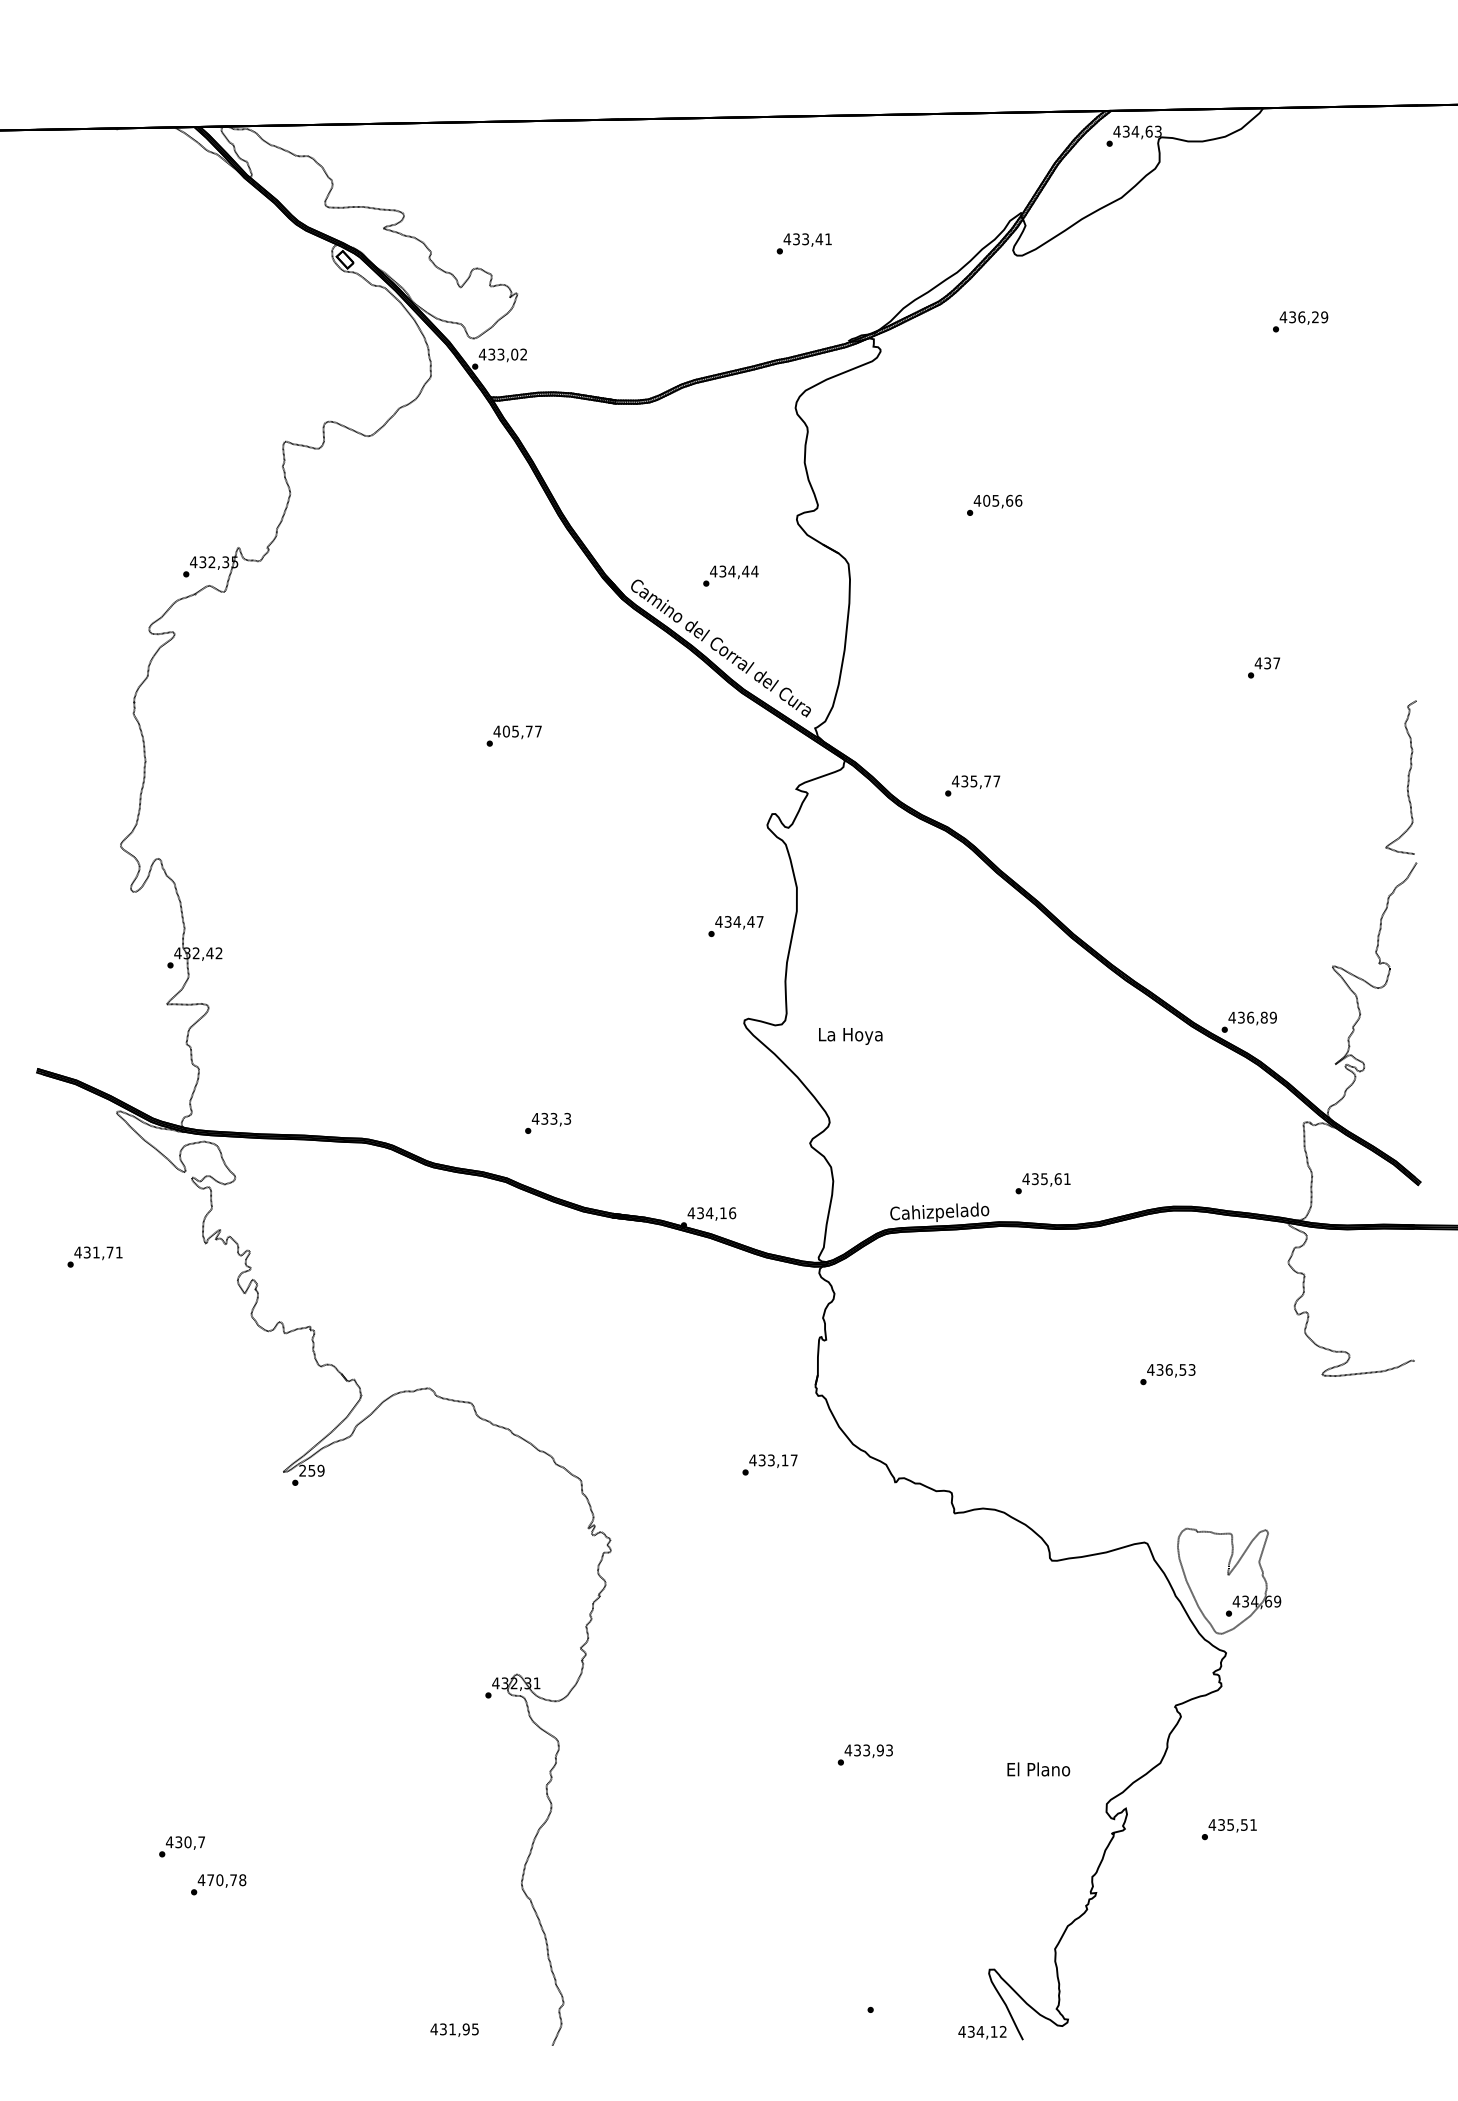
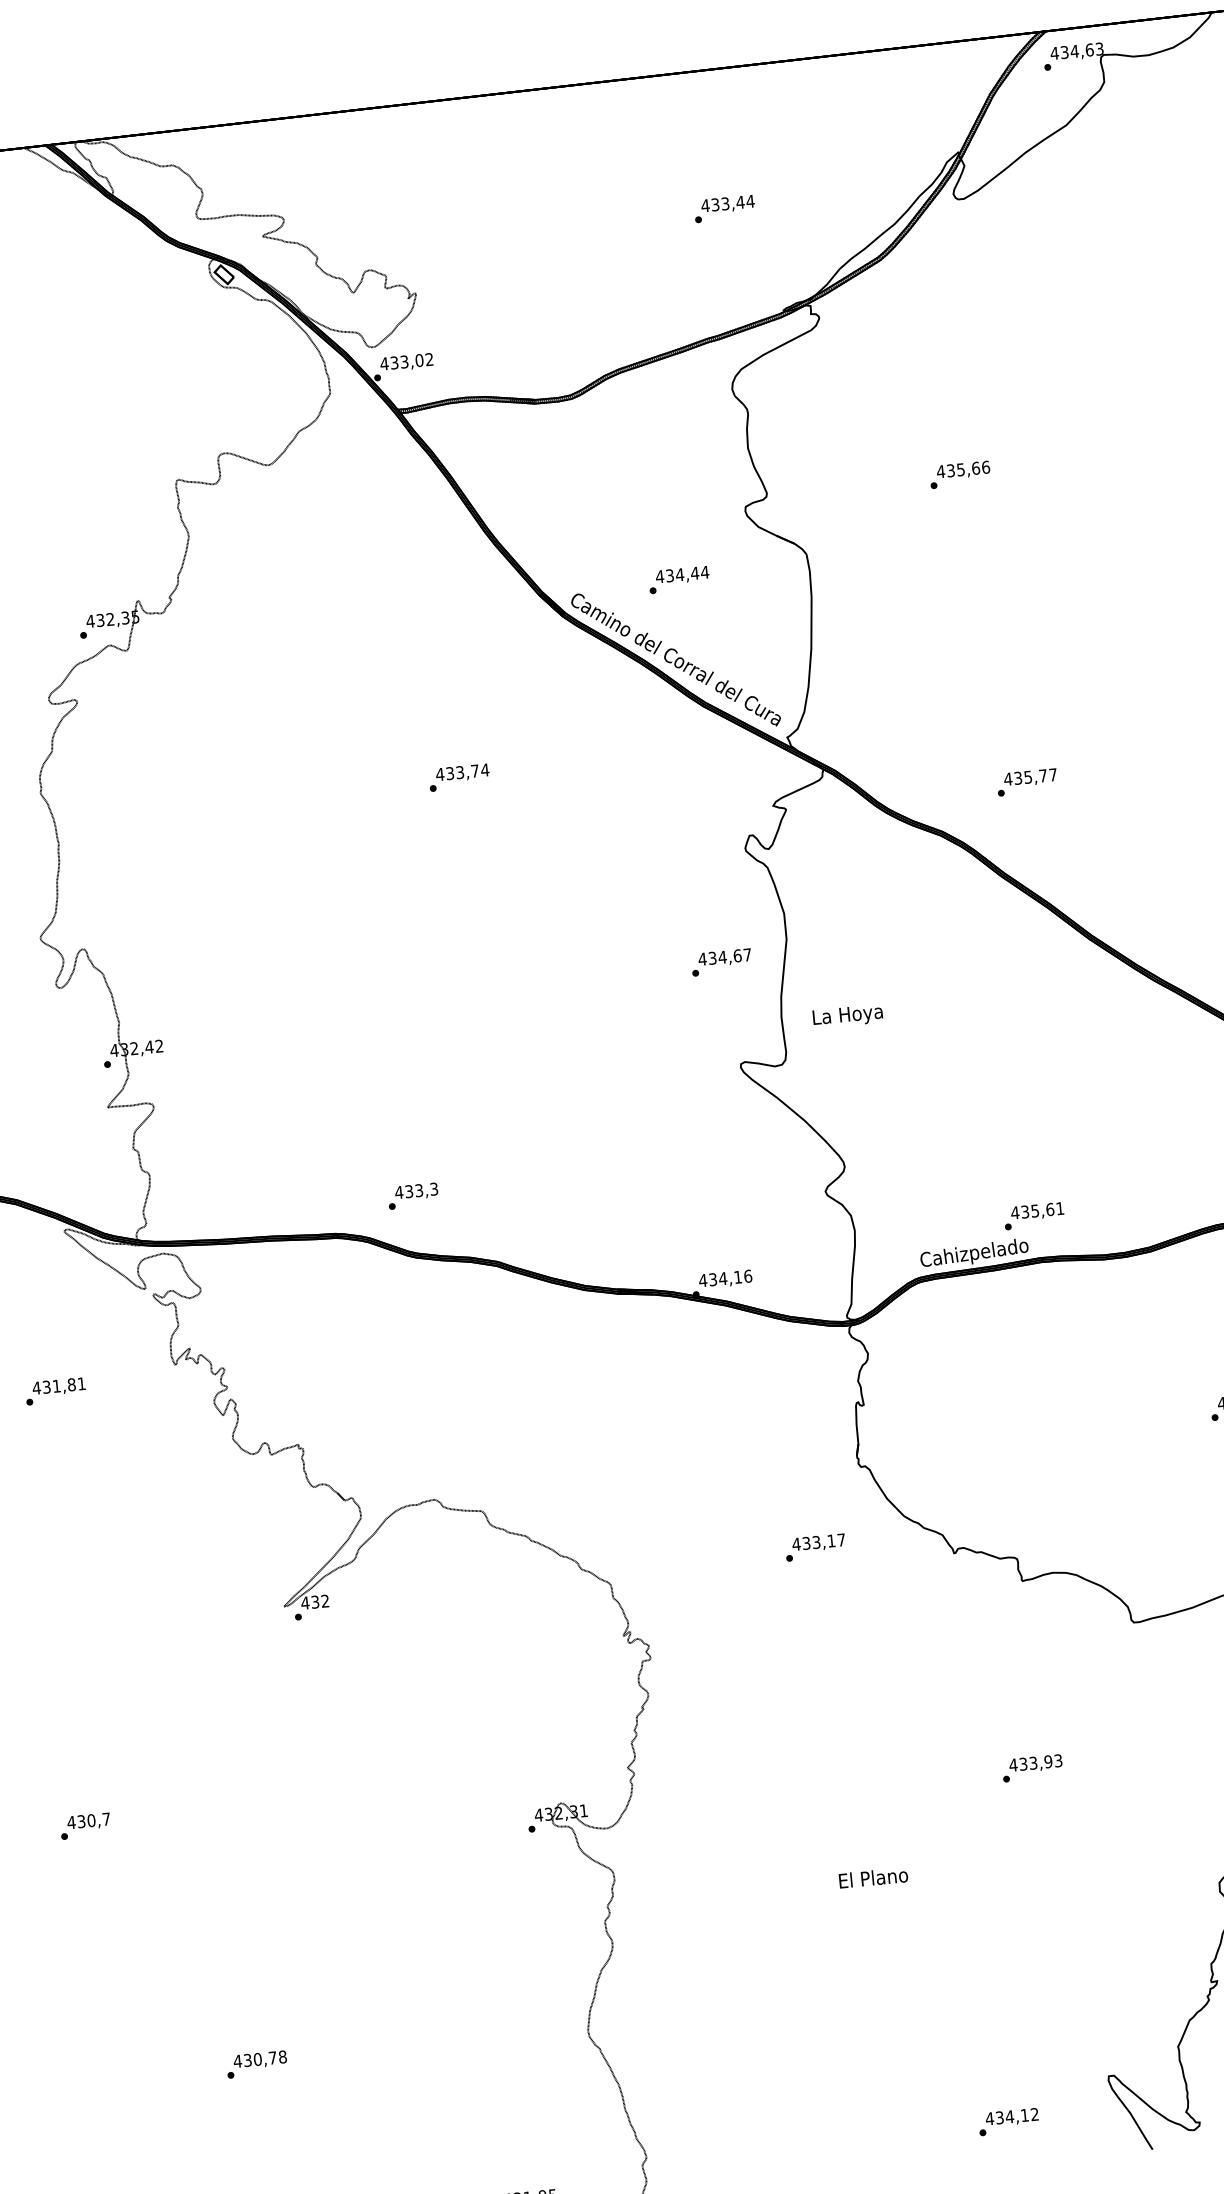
text: (828, 239) -> (750, 201), 433,41 -> 433,44
text: (986, 500) -> (950, 470), 405,66 -> 435,66
text: (522, 731) -> (467, 771), 405,77 -> 433,74
text: (972, 785) -> (1027, 781), moved
text: (750, 921) -> (736, 955), 434,47 -> 434,67
text: (850, 1036) -> (847, 1016), moved
text: (548, 1123) -> (413, 1196), moved
text: (1042, 1183) -> (1033, 1216), moved
text: (109, 1252) -> (71, 1384), 431,71 -> 431,81
text: (311, 1470) -> (314, 1601), 259 -> 432
text: (864, 1754) -> (1031, 1767), moved
text: (1038, 1769) -> (873, 1878), moved
text: (181, 1846) -> (84, 1825), moved
text: (210, 1880) -> (247, 2060), 470,78 -> 430,78
text: (982, 2032) -> (1012, 2117), moved

